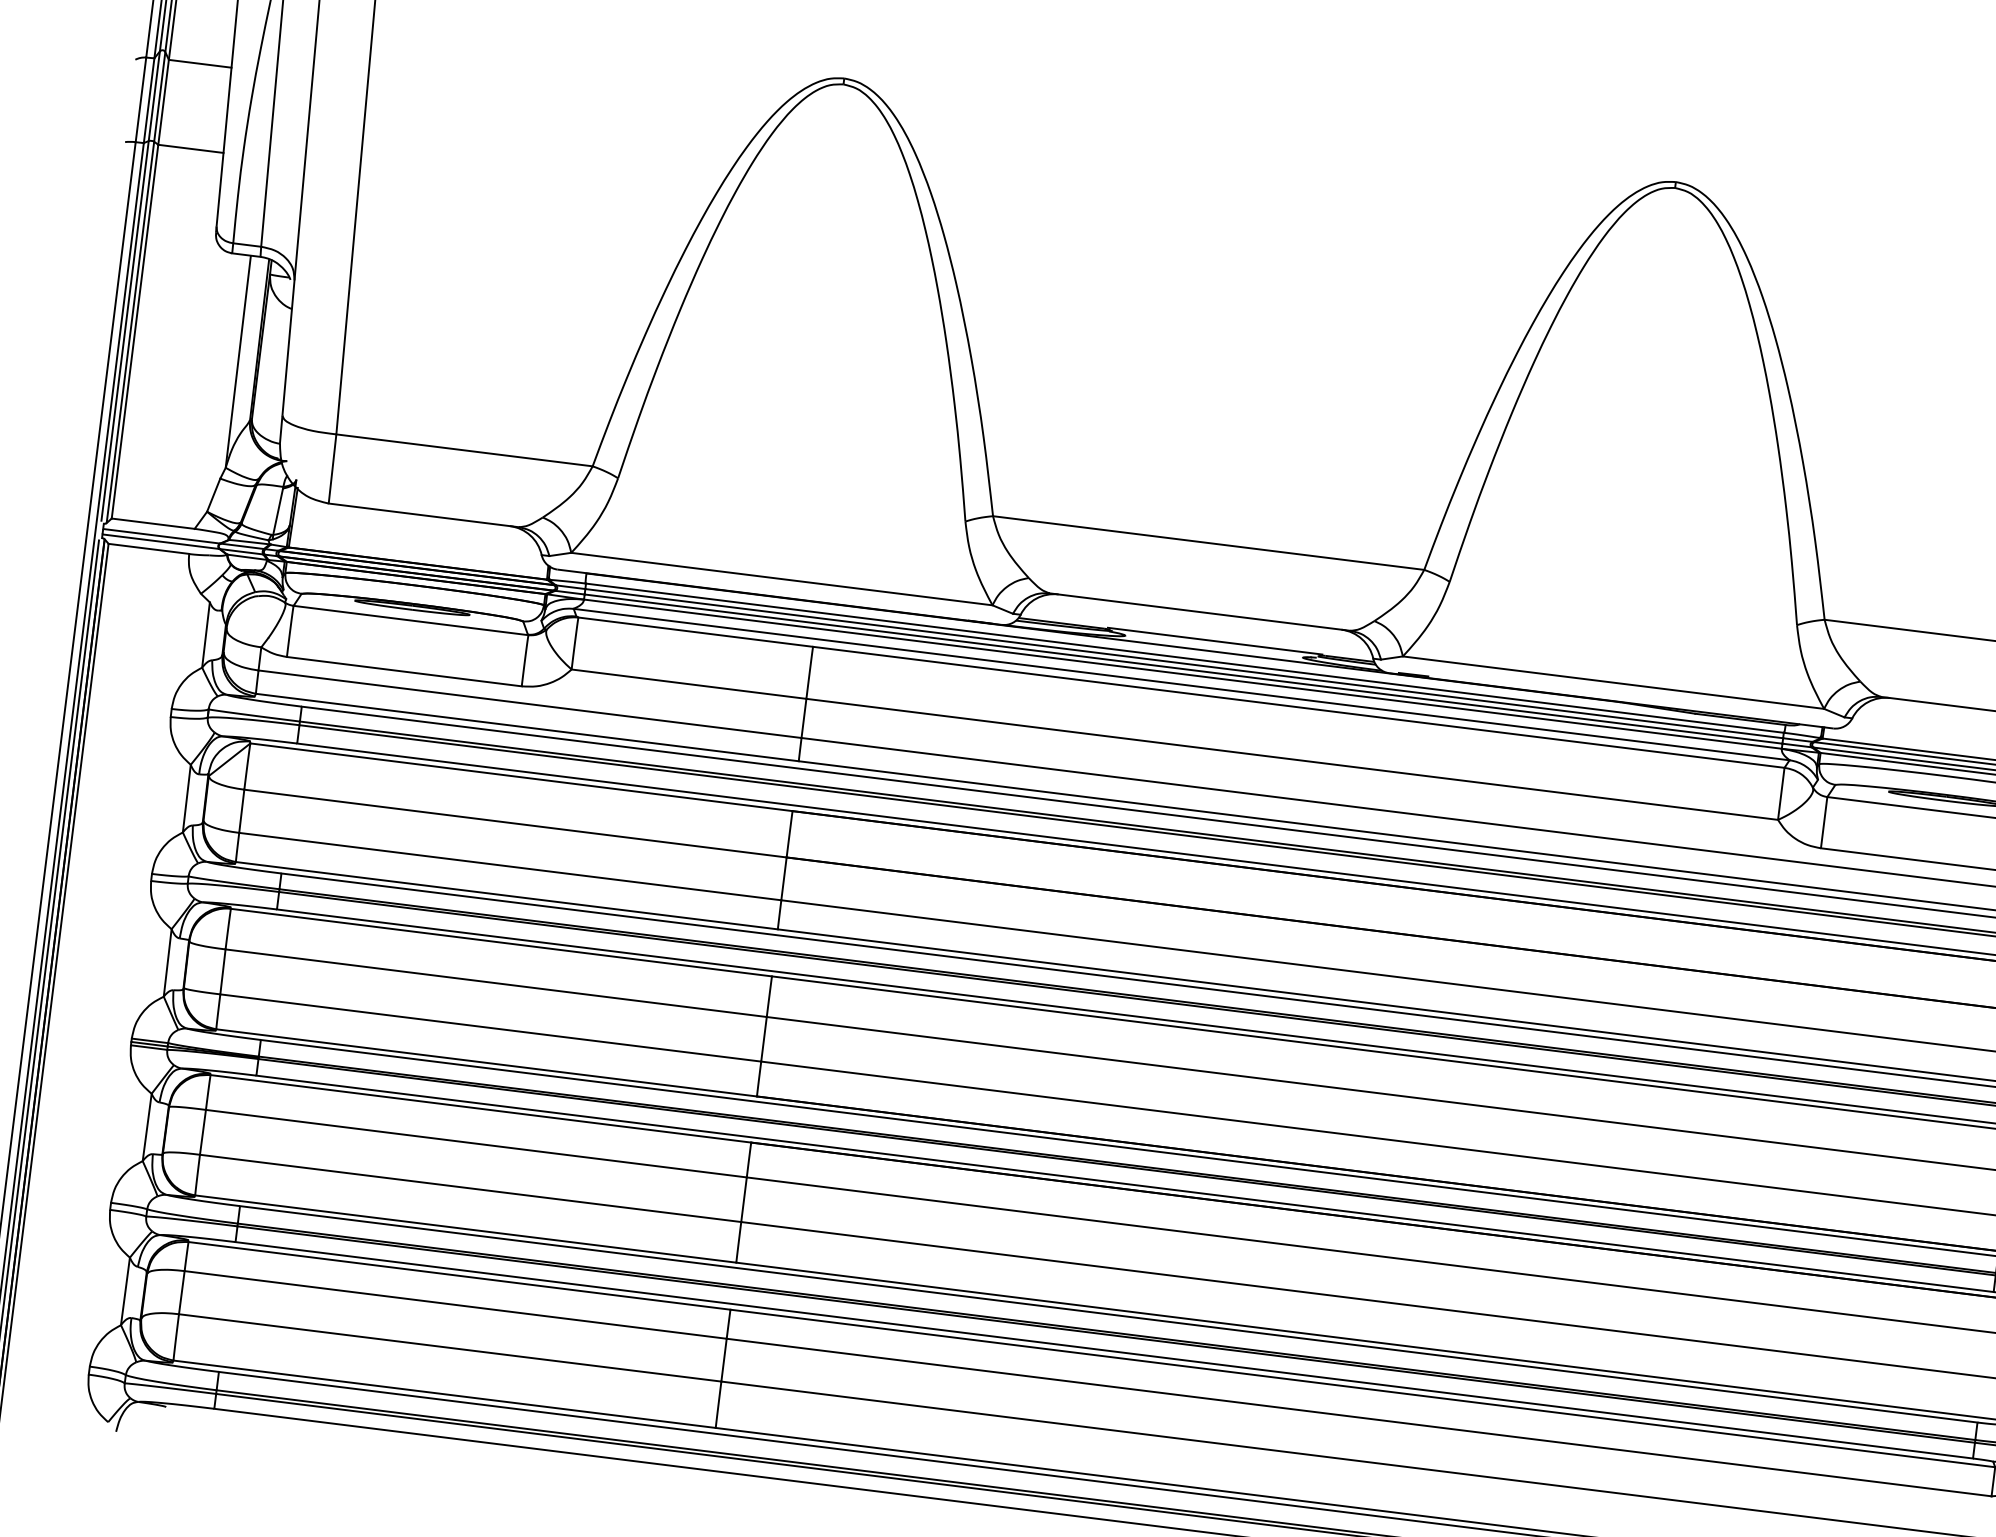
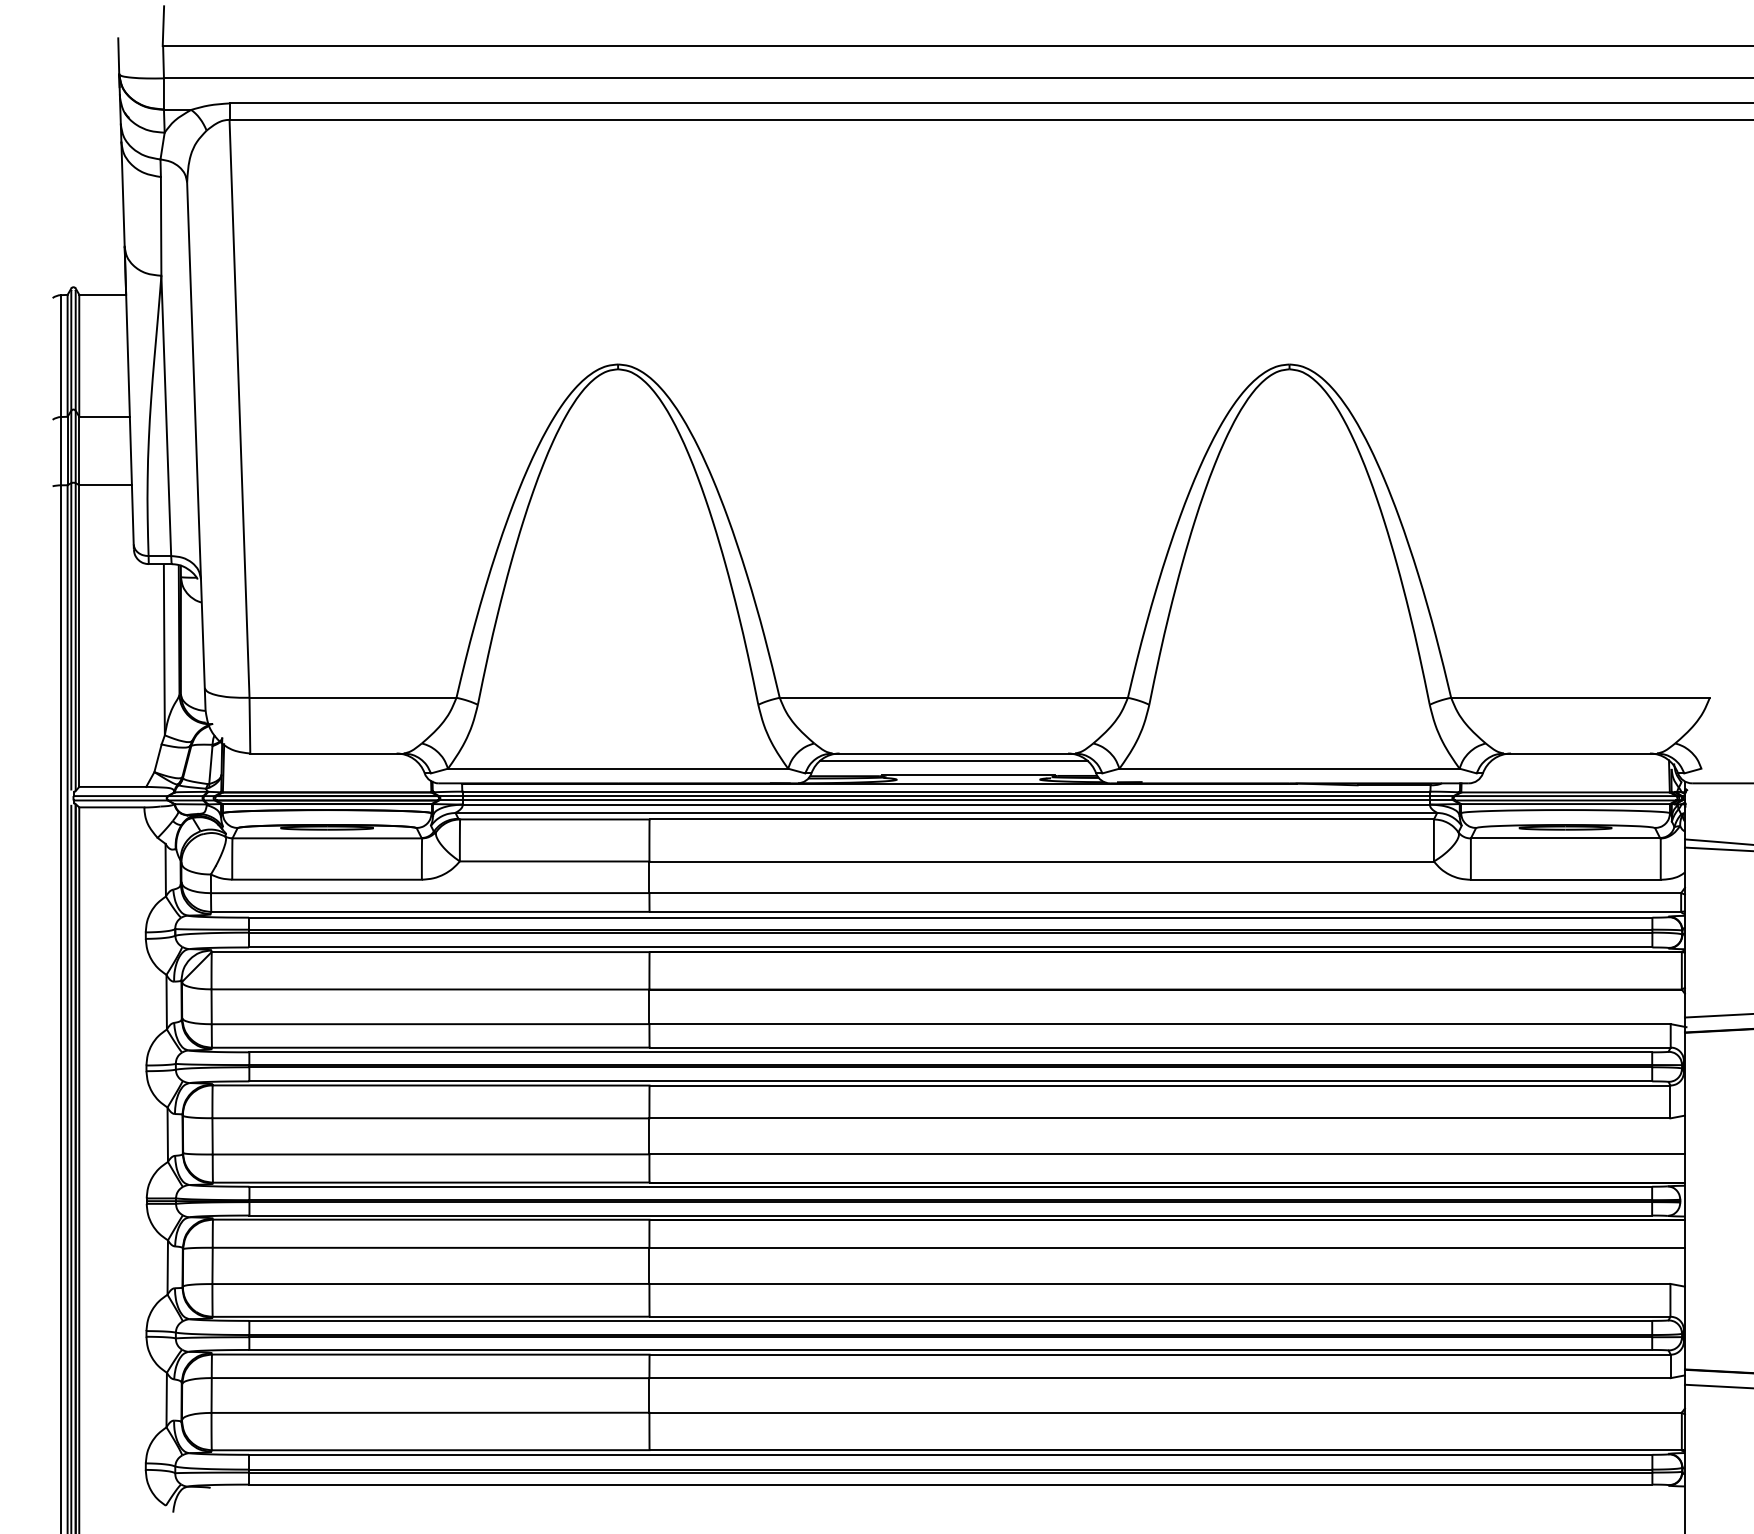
line: (1198, 621) -> (953, 761), added

